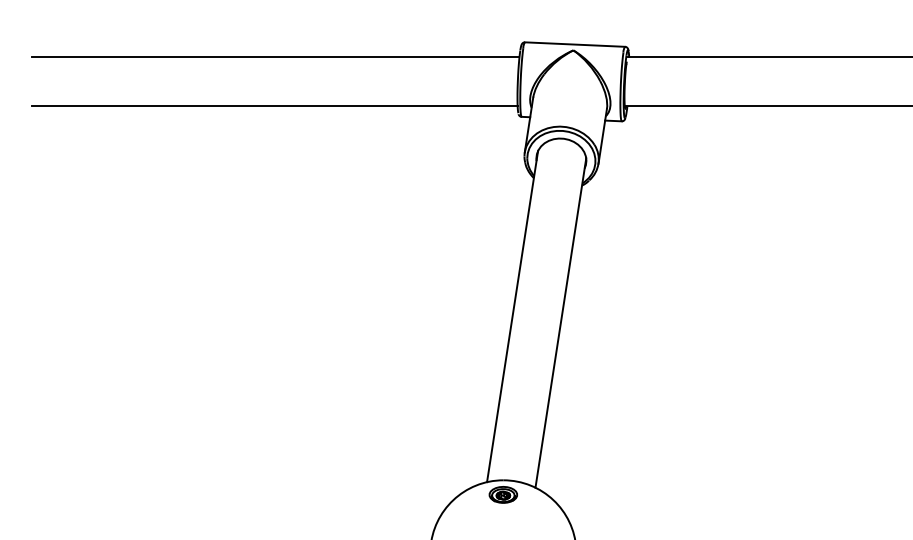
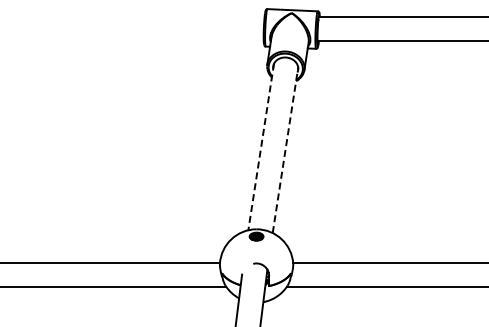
line: (274, 57) -> (141, 16), removed
line: (274, 106) -> (141, 41), removed
line: (513, 317) -> (261, 147), solid -> dashed
line: (560, 323) -> (285, 150), solid -> dashed

